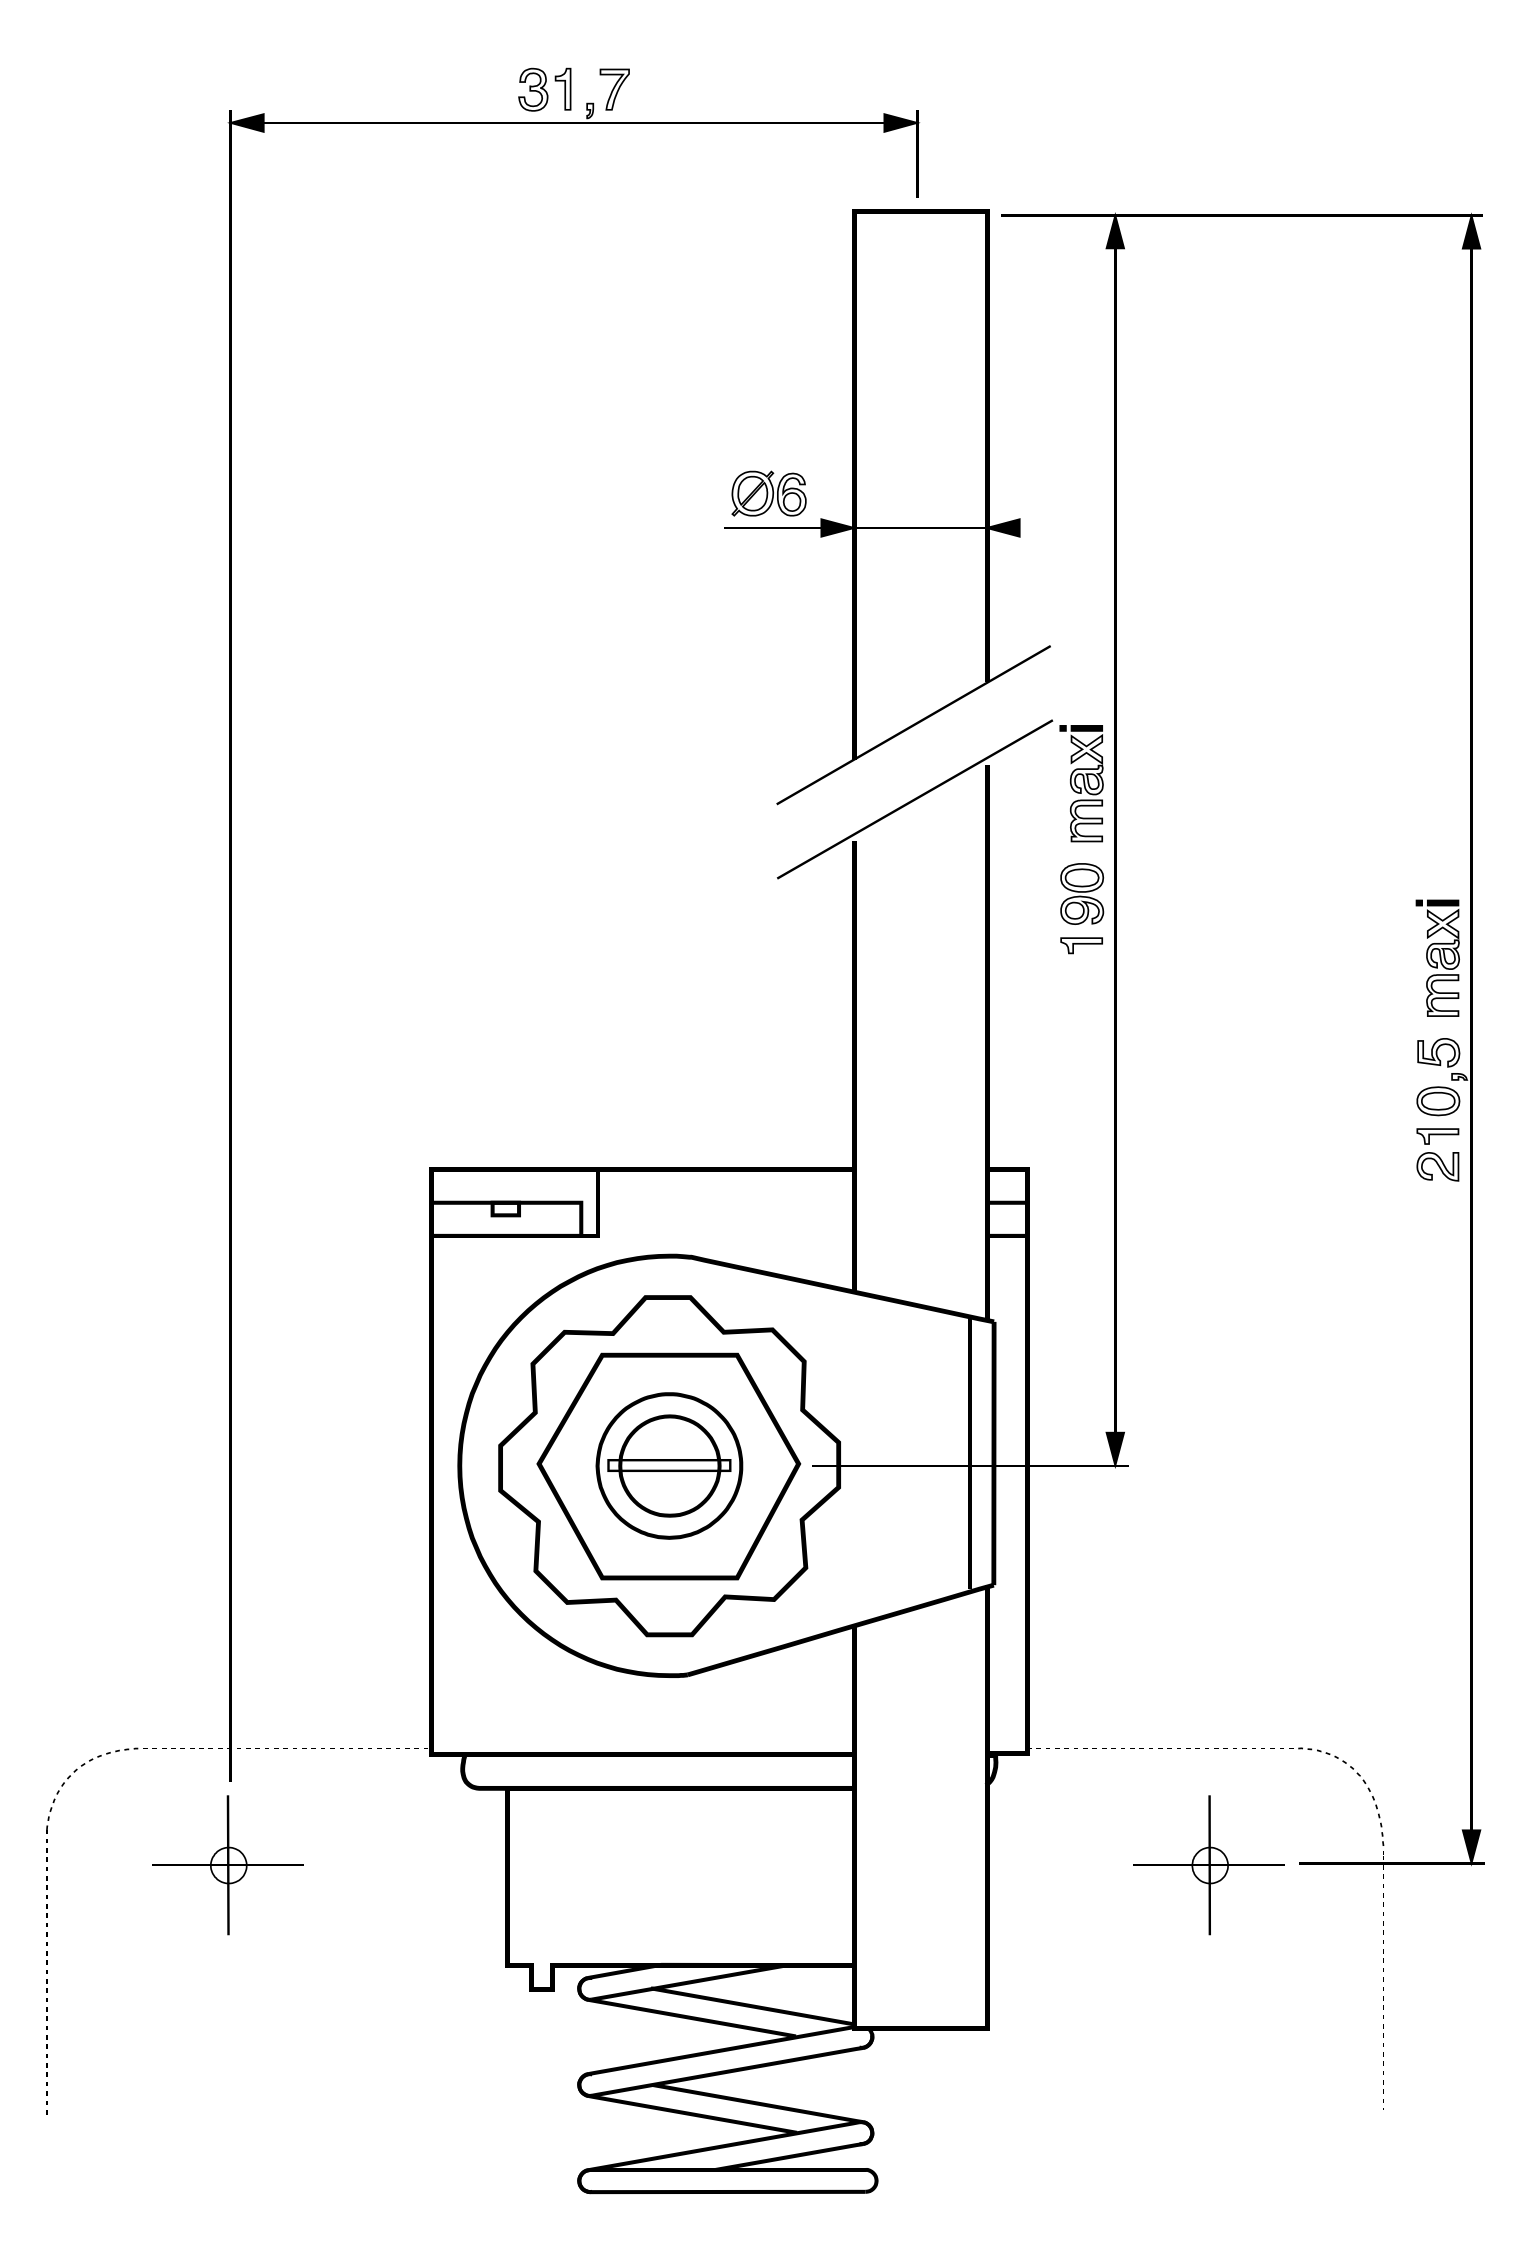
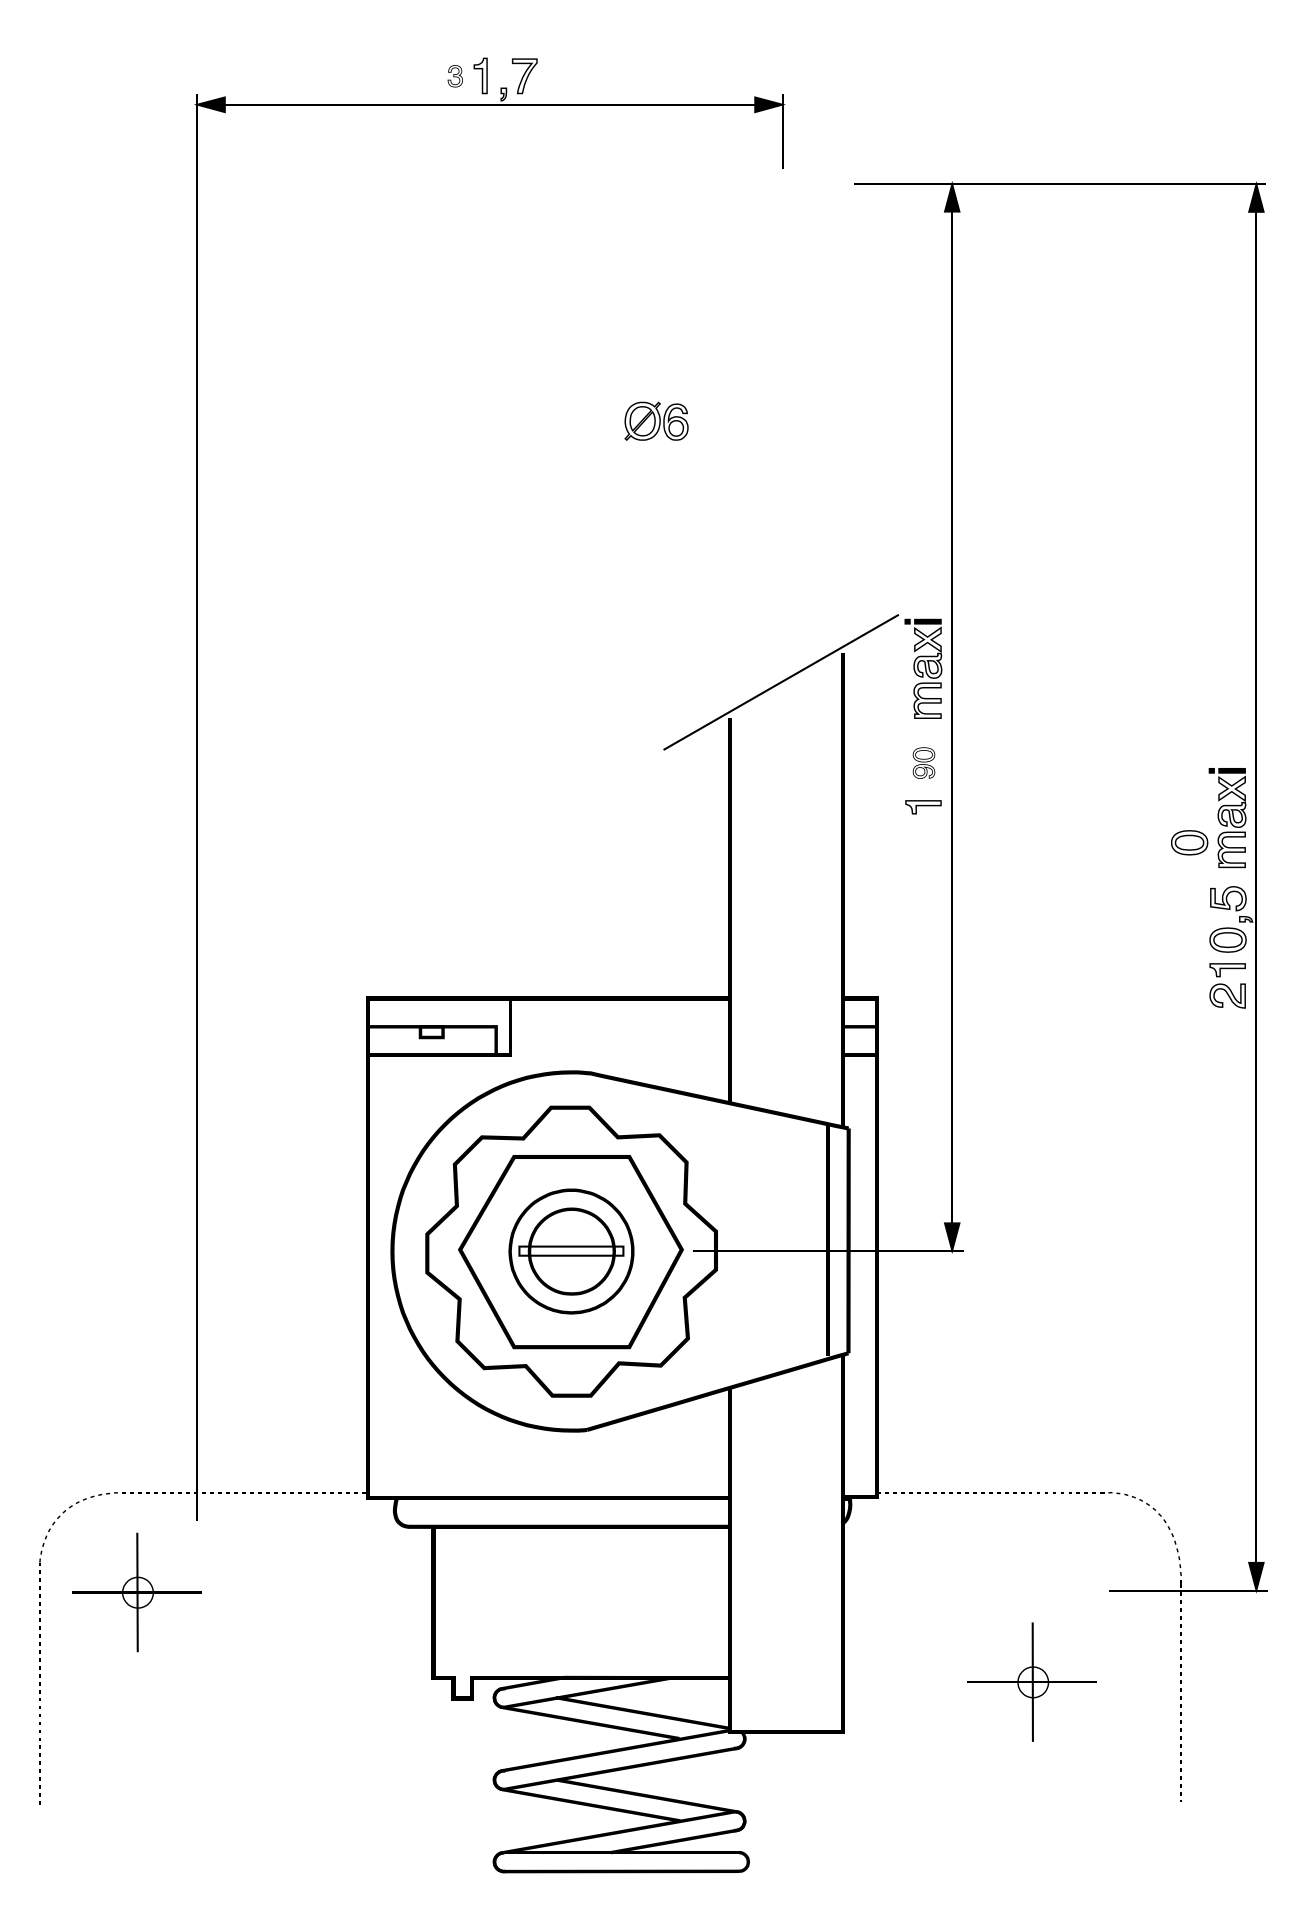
part: (533, 89) -> (455, 76), size x0.6
part: (887, 507) -> (757, 433), removed
part: (1082, 893) -> (924, 762), size x0.6
part: (1393, 987) -> (1189, 842), added
part: (227, 1865) -> (136, 1592), moved
part: (1208, 1865) -> (1031, 1682), moved

